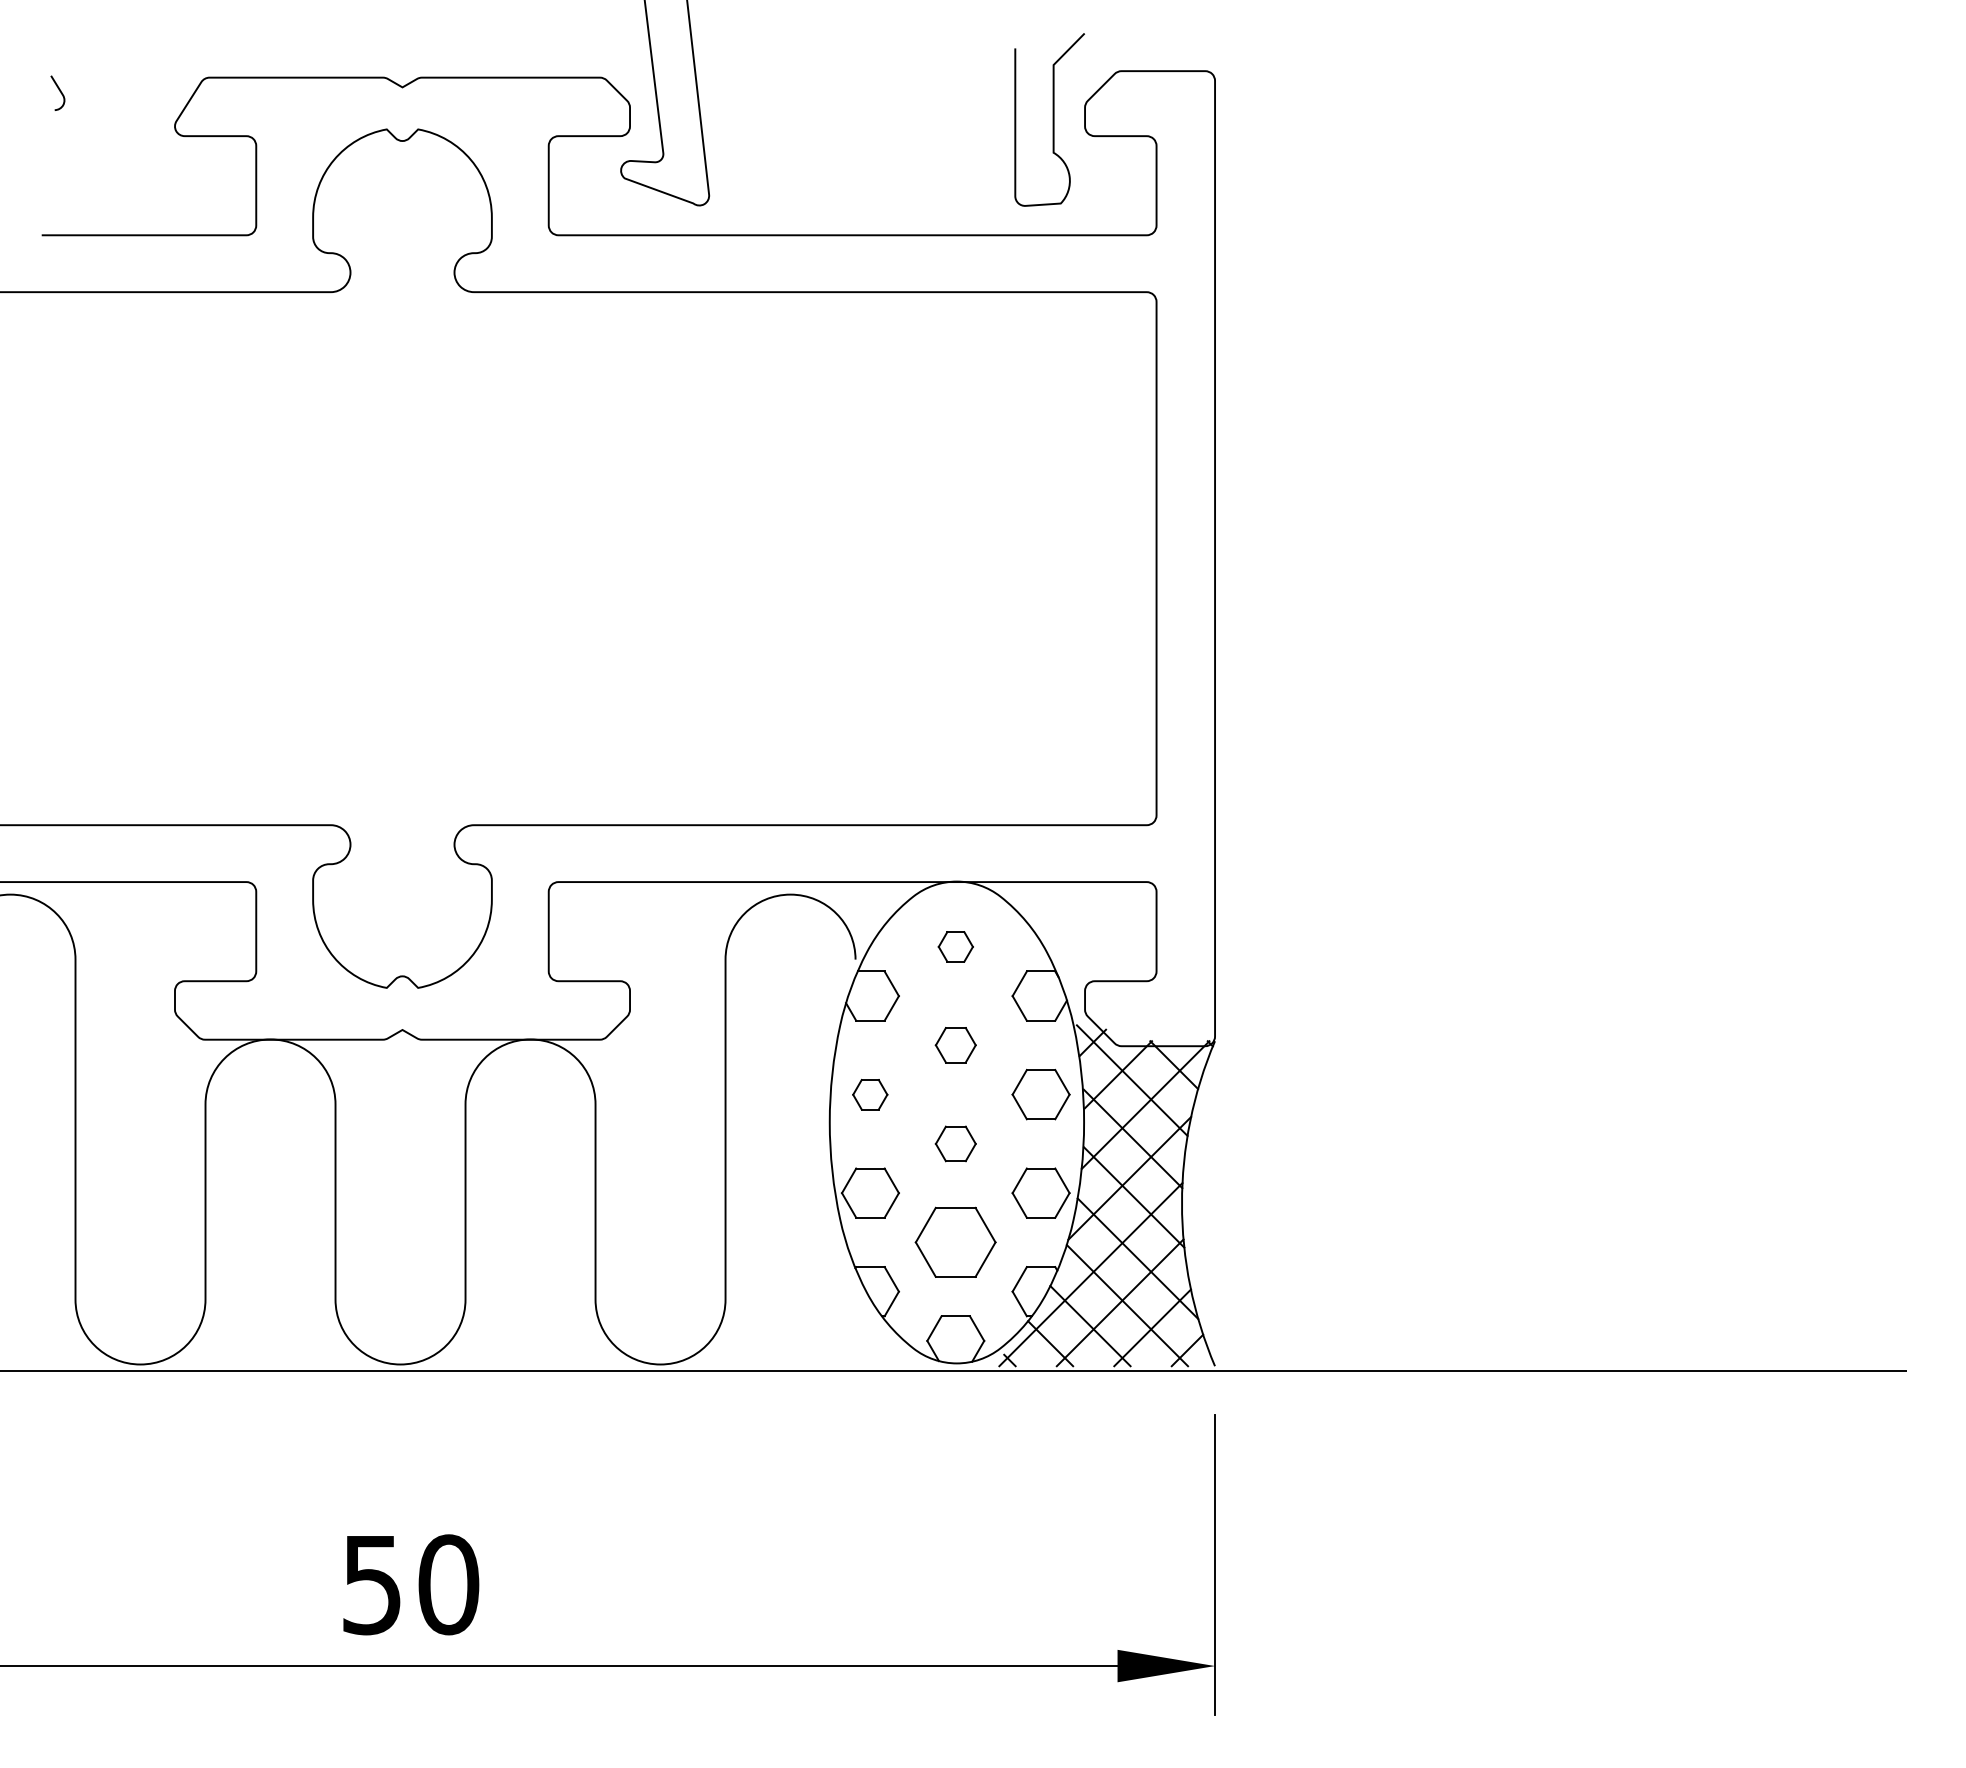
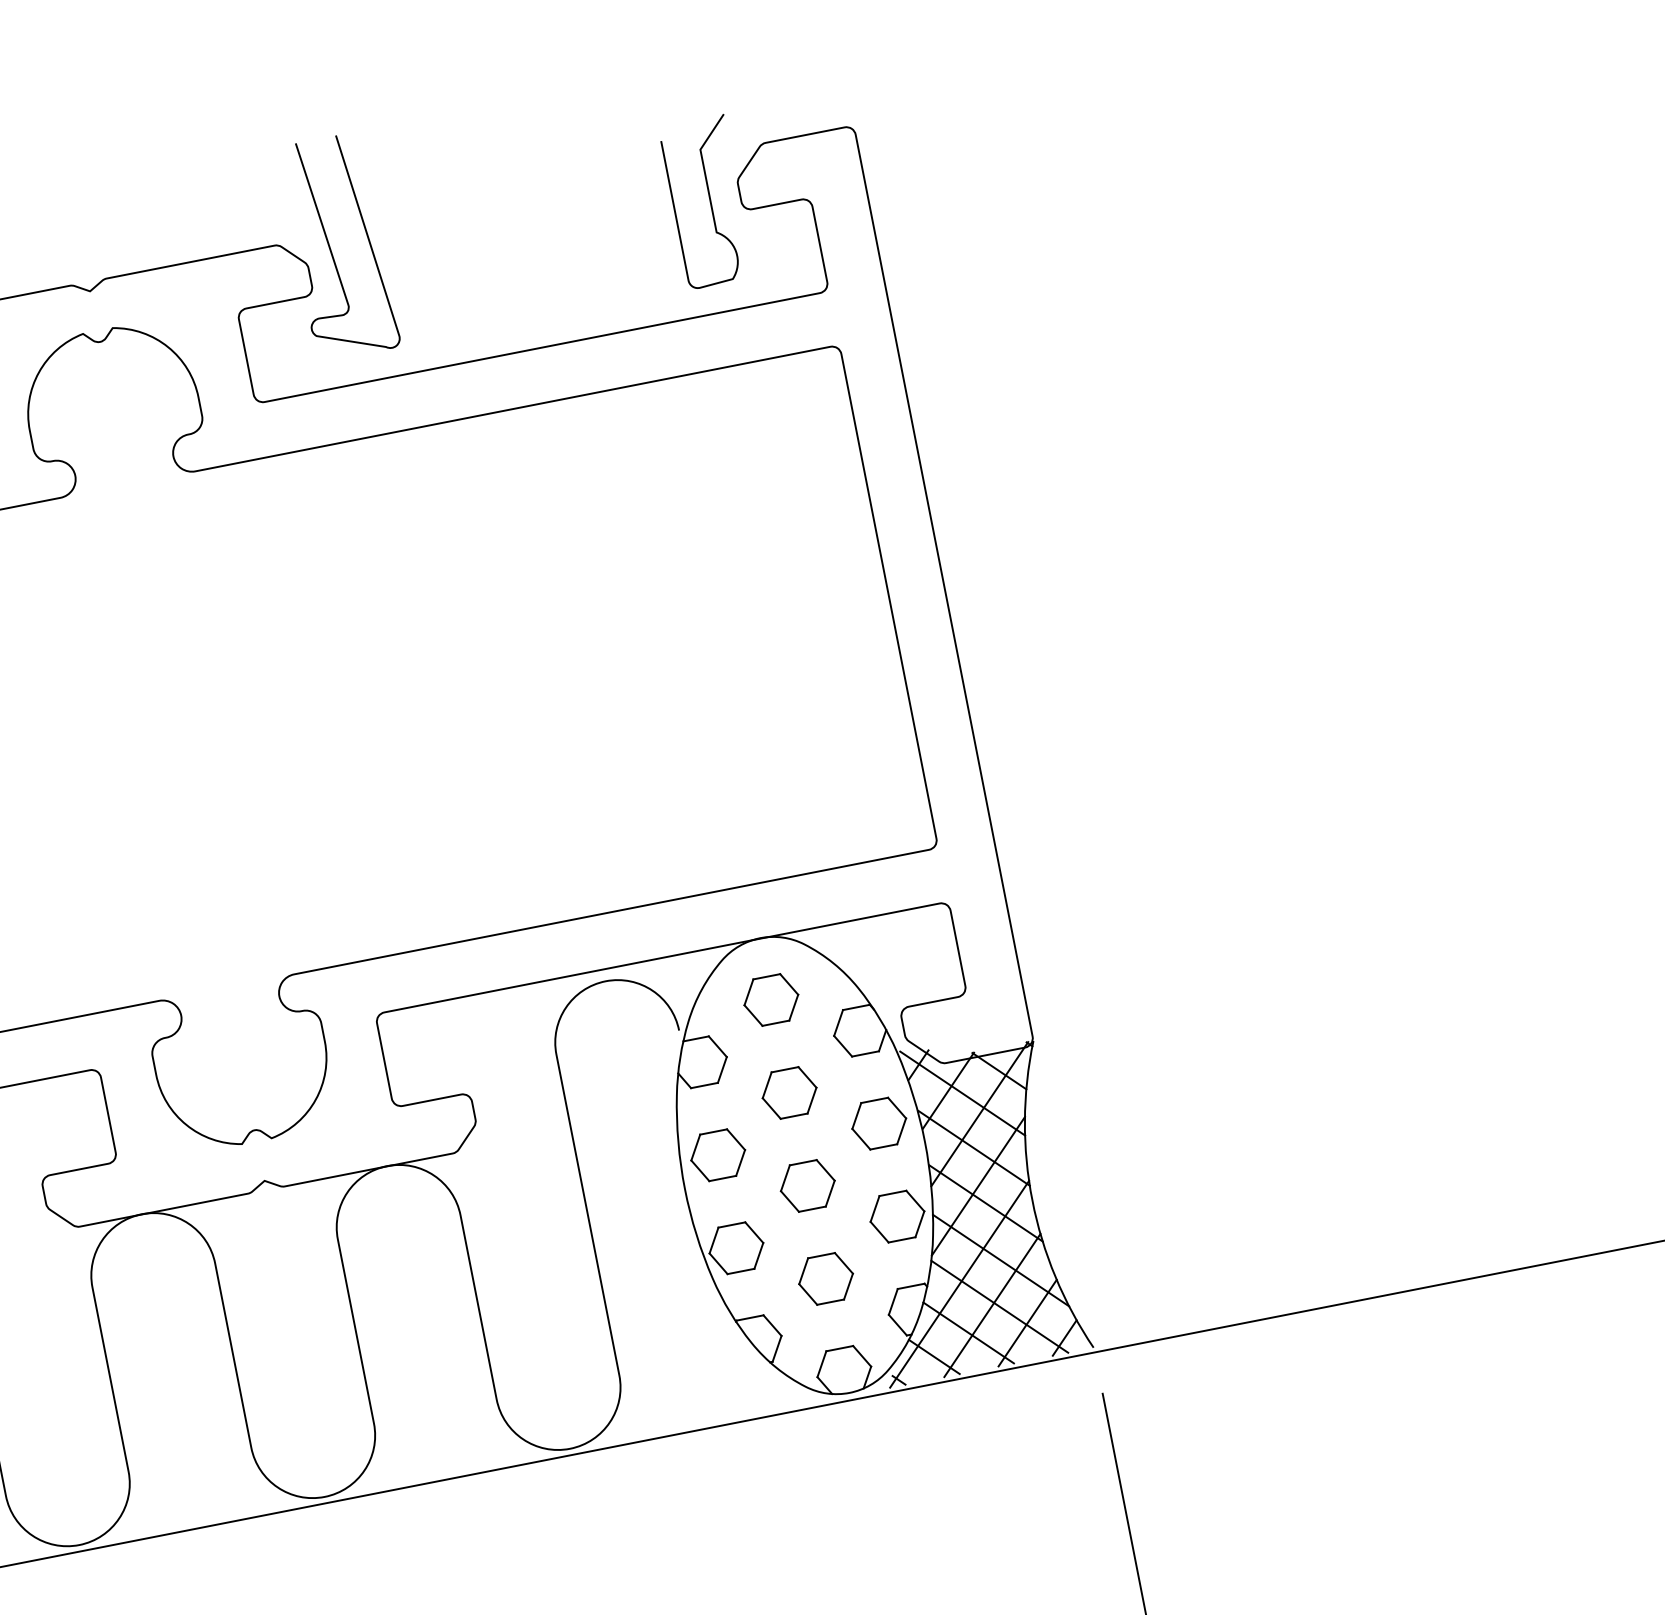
part: (955, 946) -> (771, 999), size x1.67
part: (955, 1044) -> (789, 1092), size x1.43
part: (869, 1094) -> (717, 1155), size x1.67
part: (955, 1143) -> (807, 1185), size x1.43
part: (955, 1242) -> (825, 1279), size x0.71

